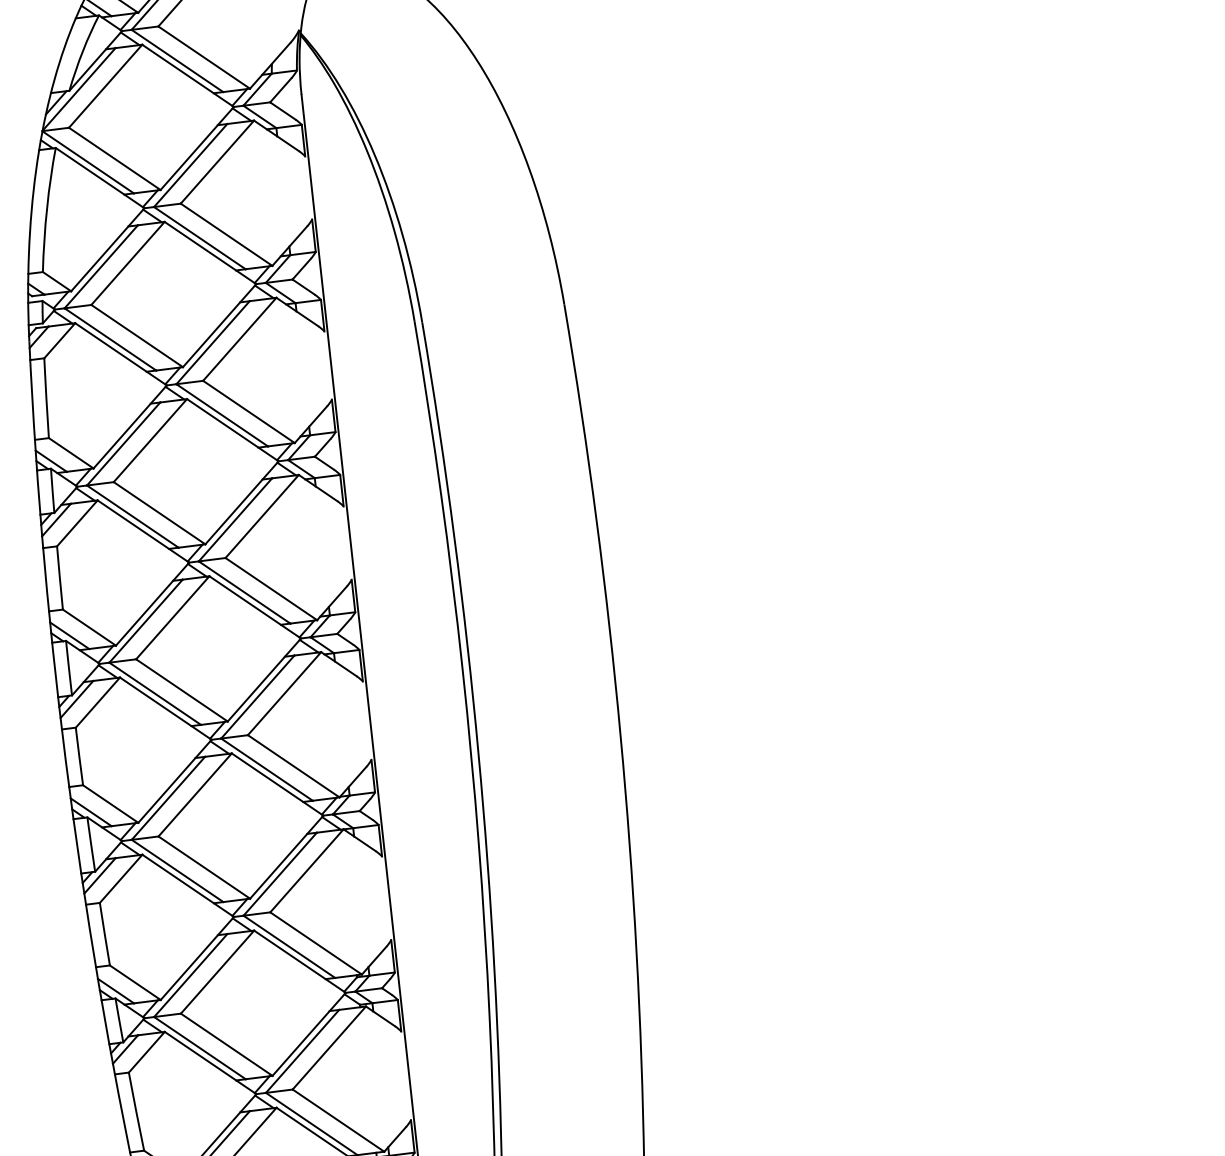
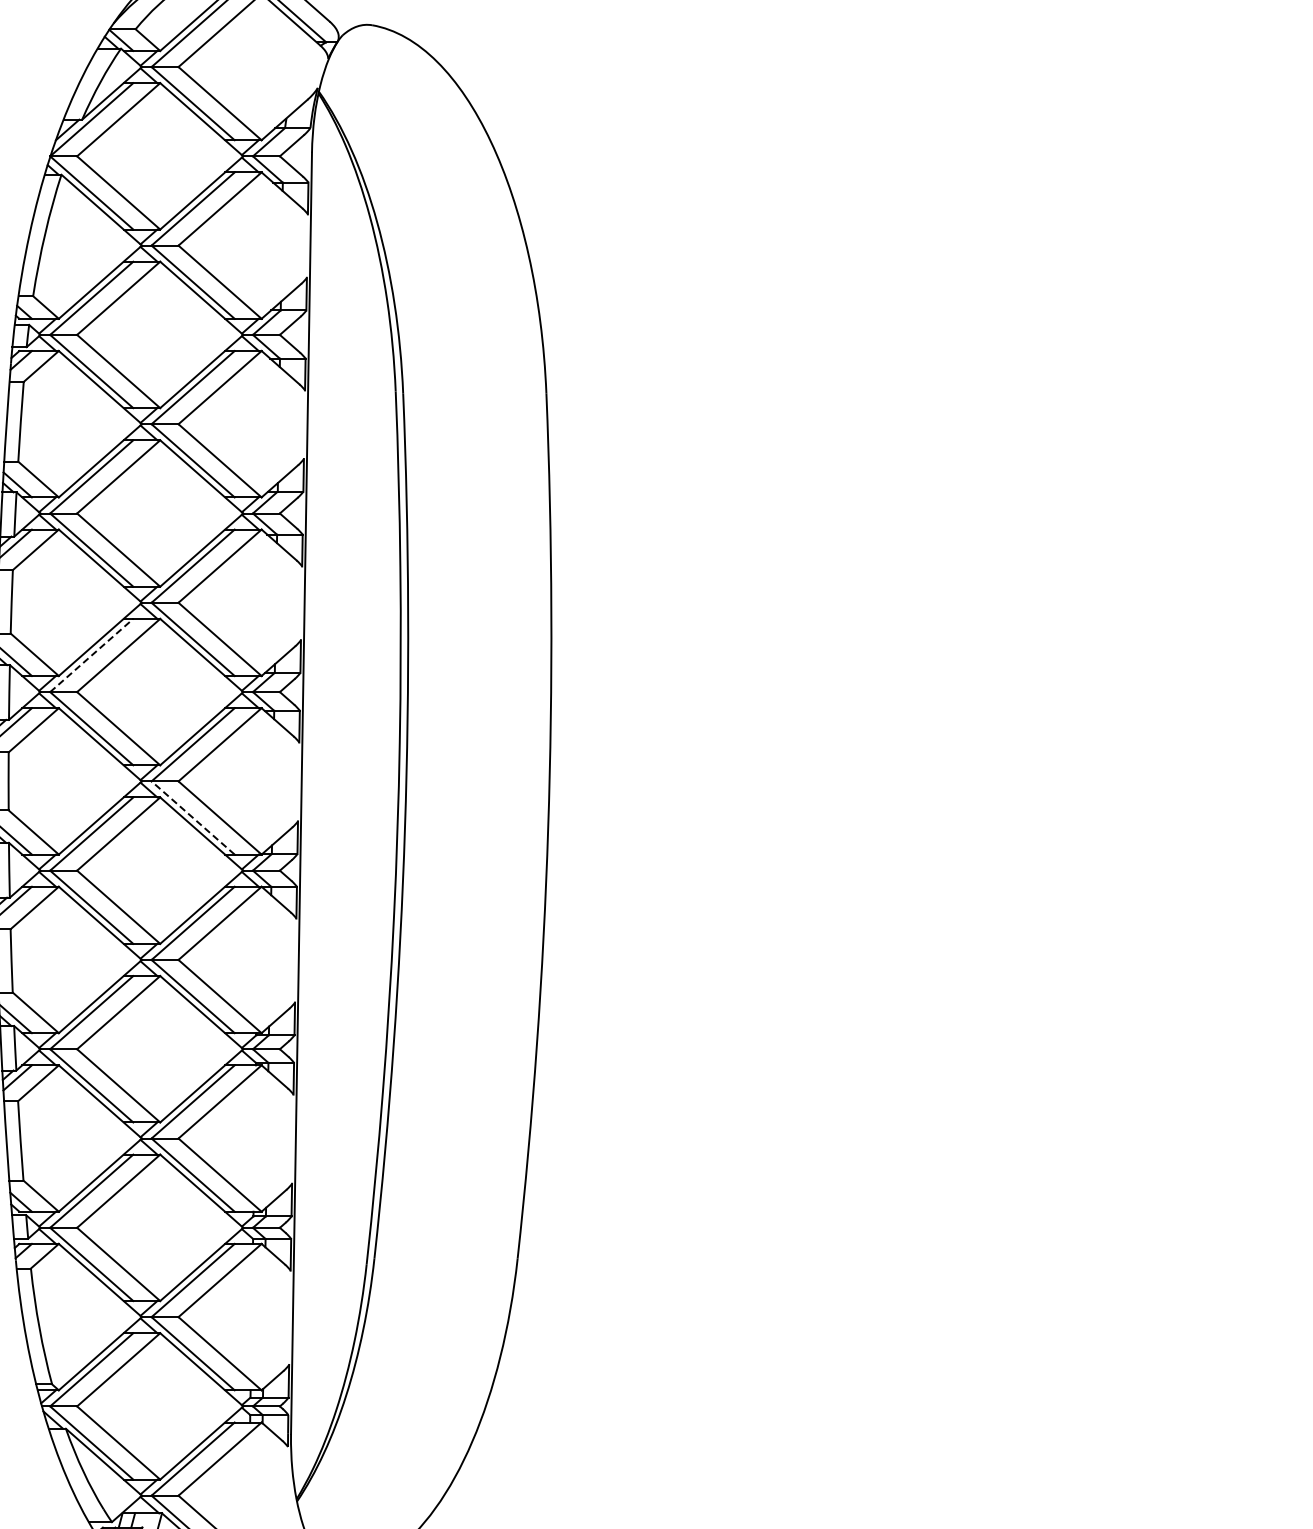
line: (146, 621) -> (92, 655), solid -> dashed
line: (266, 769) -> (192, 817), solid -> dashed

